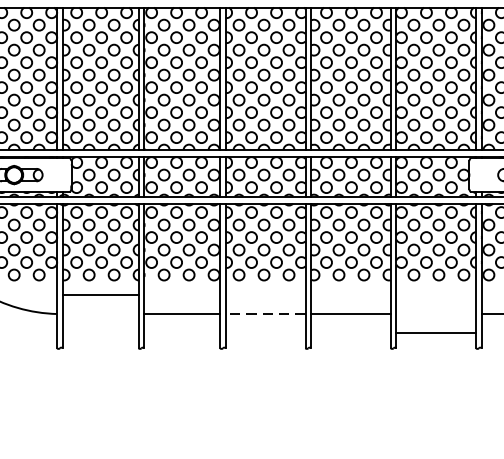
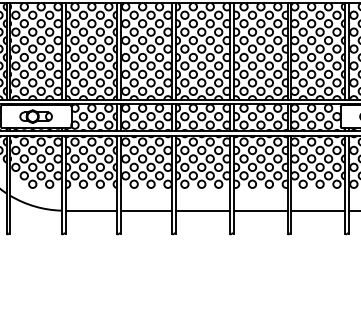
line: (99, 294) -> (90, 210), moved
line: (265, 313) -> (202, 210), dashed -> solid
line: (436, 332) -> (318, 210), moved

